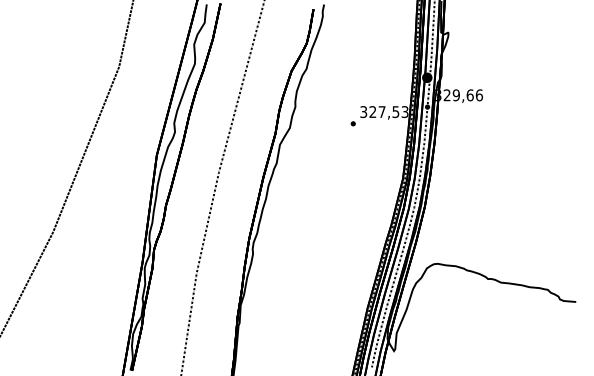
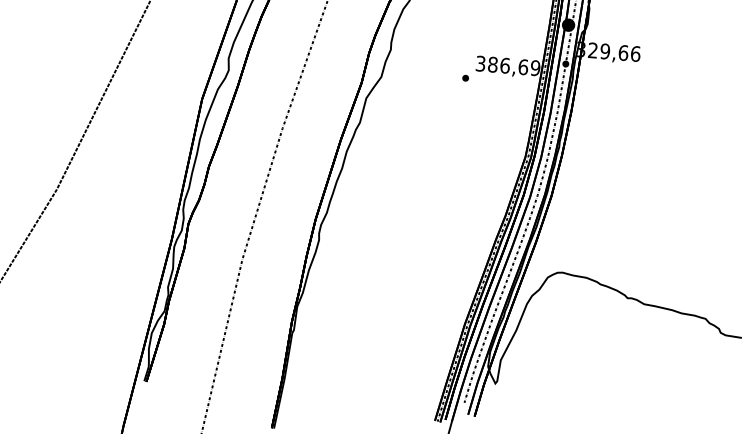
text: (388, 112) -> (513, 67), 327,53 -> 386,69

